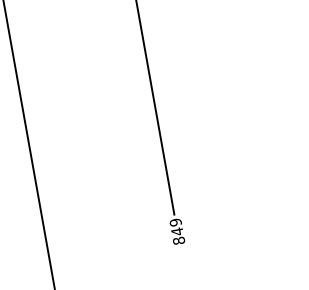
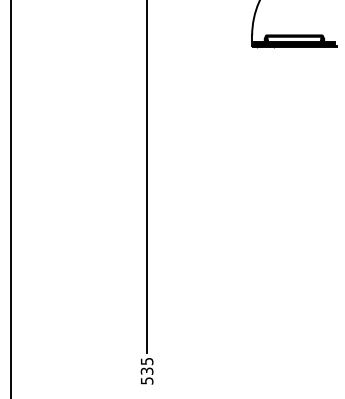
text: (176, 231) -> (146, 370), 849 -> 535

